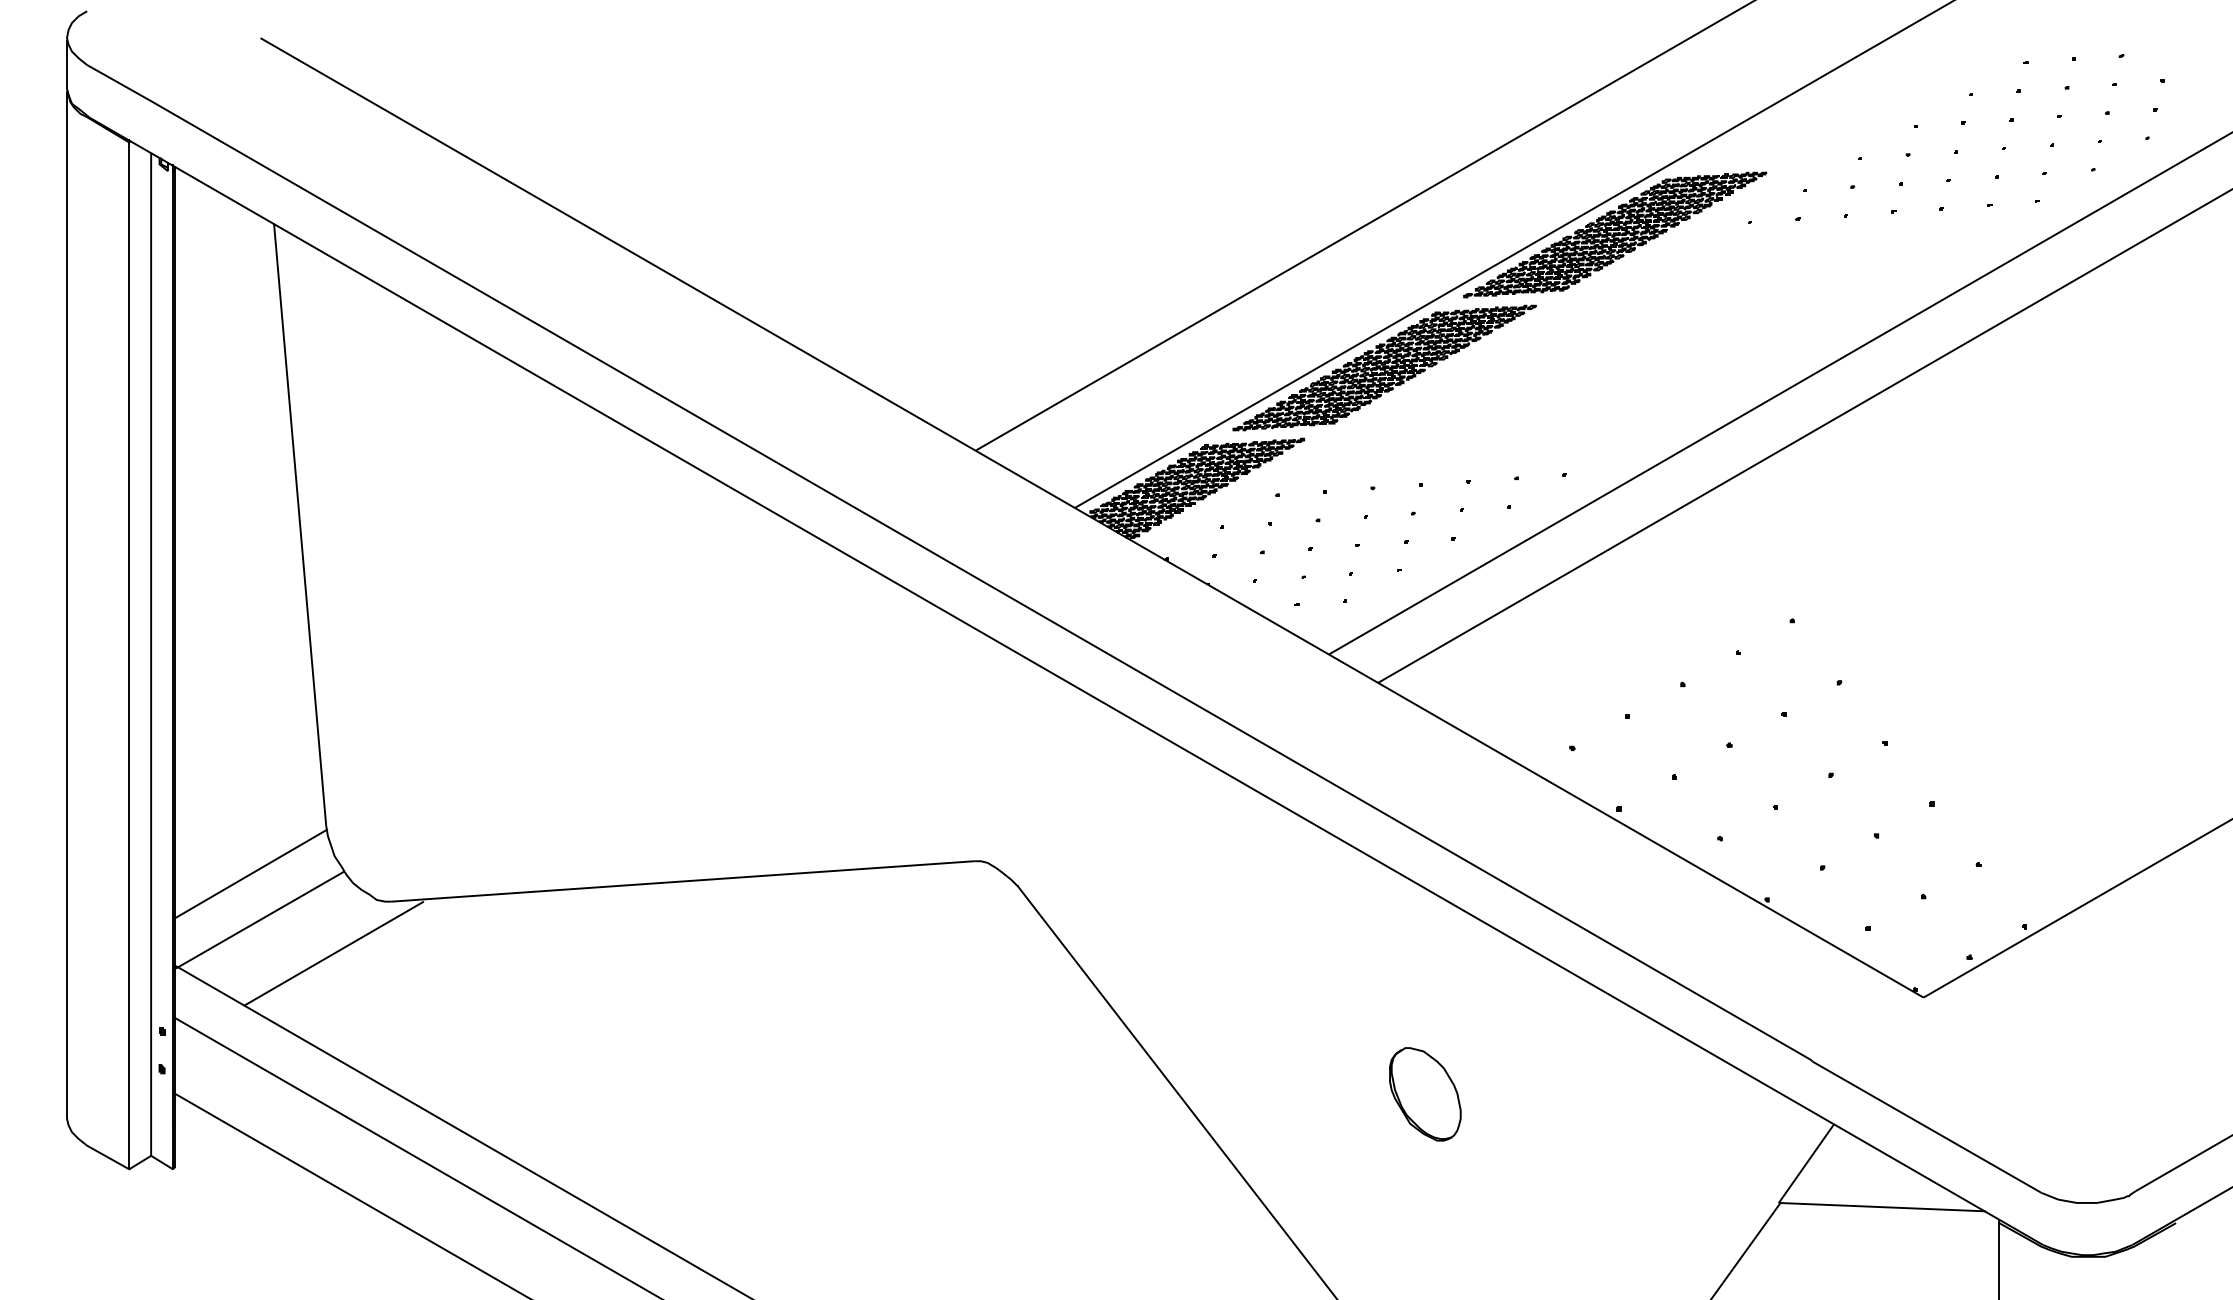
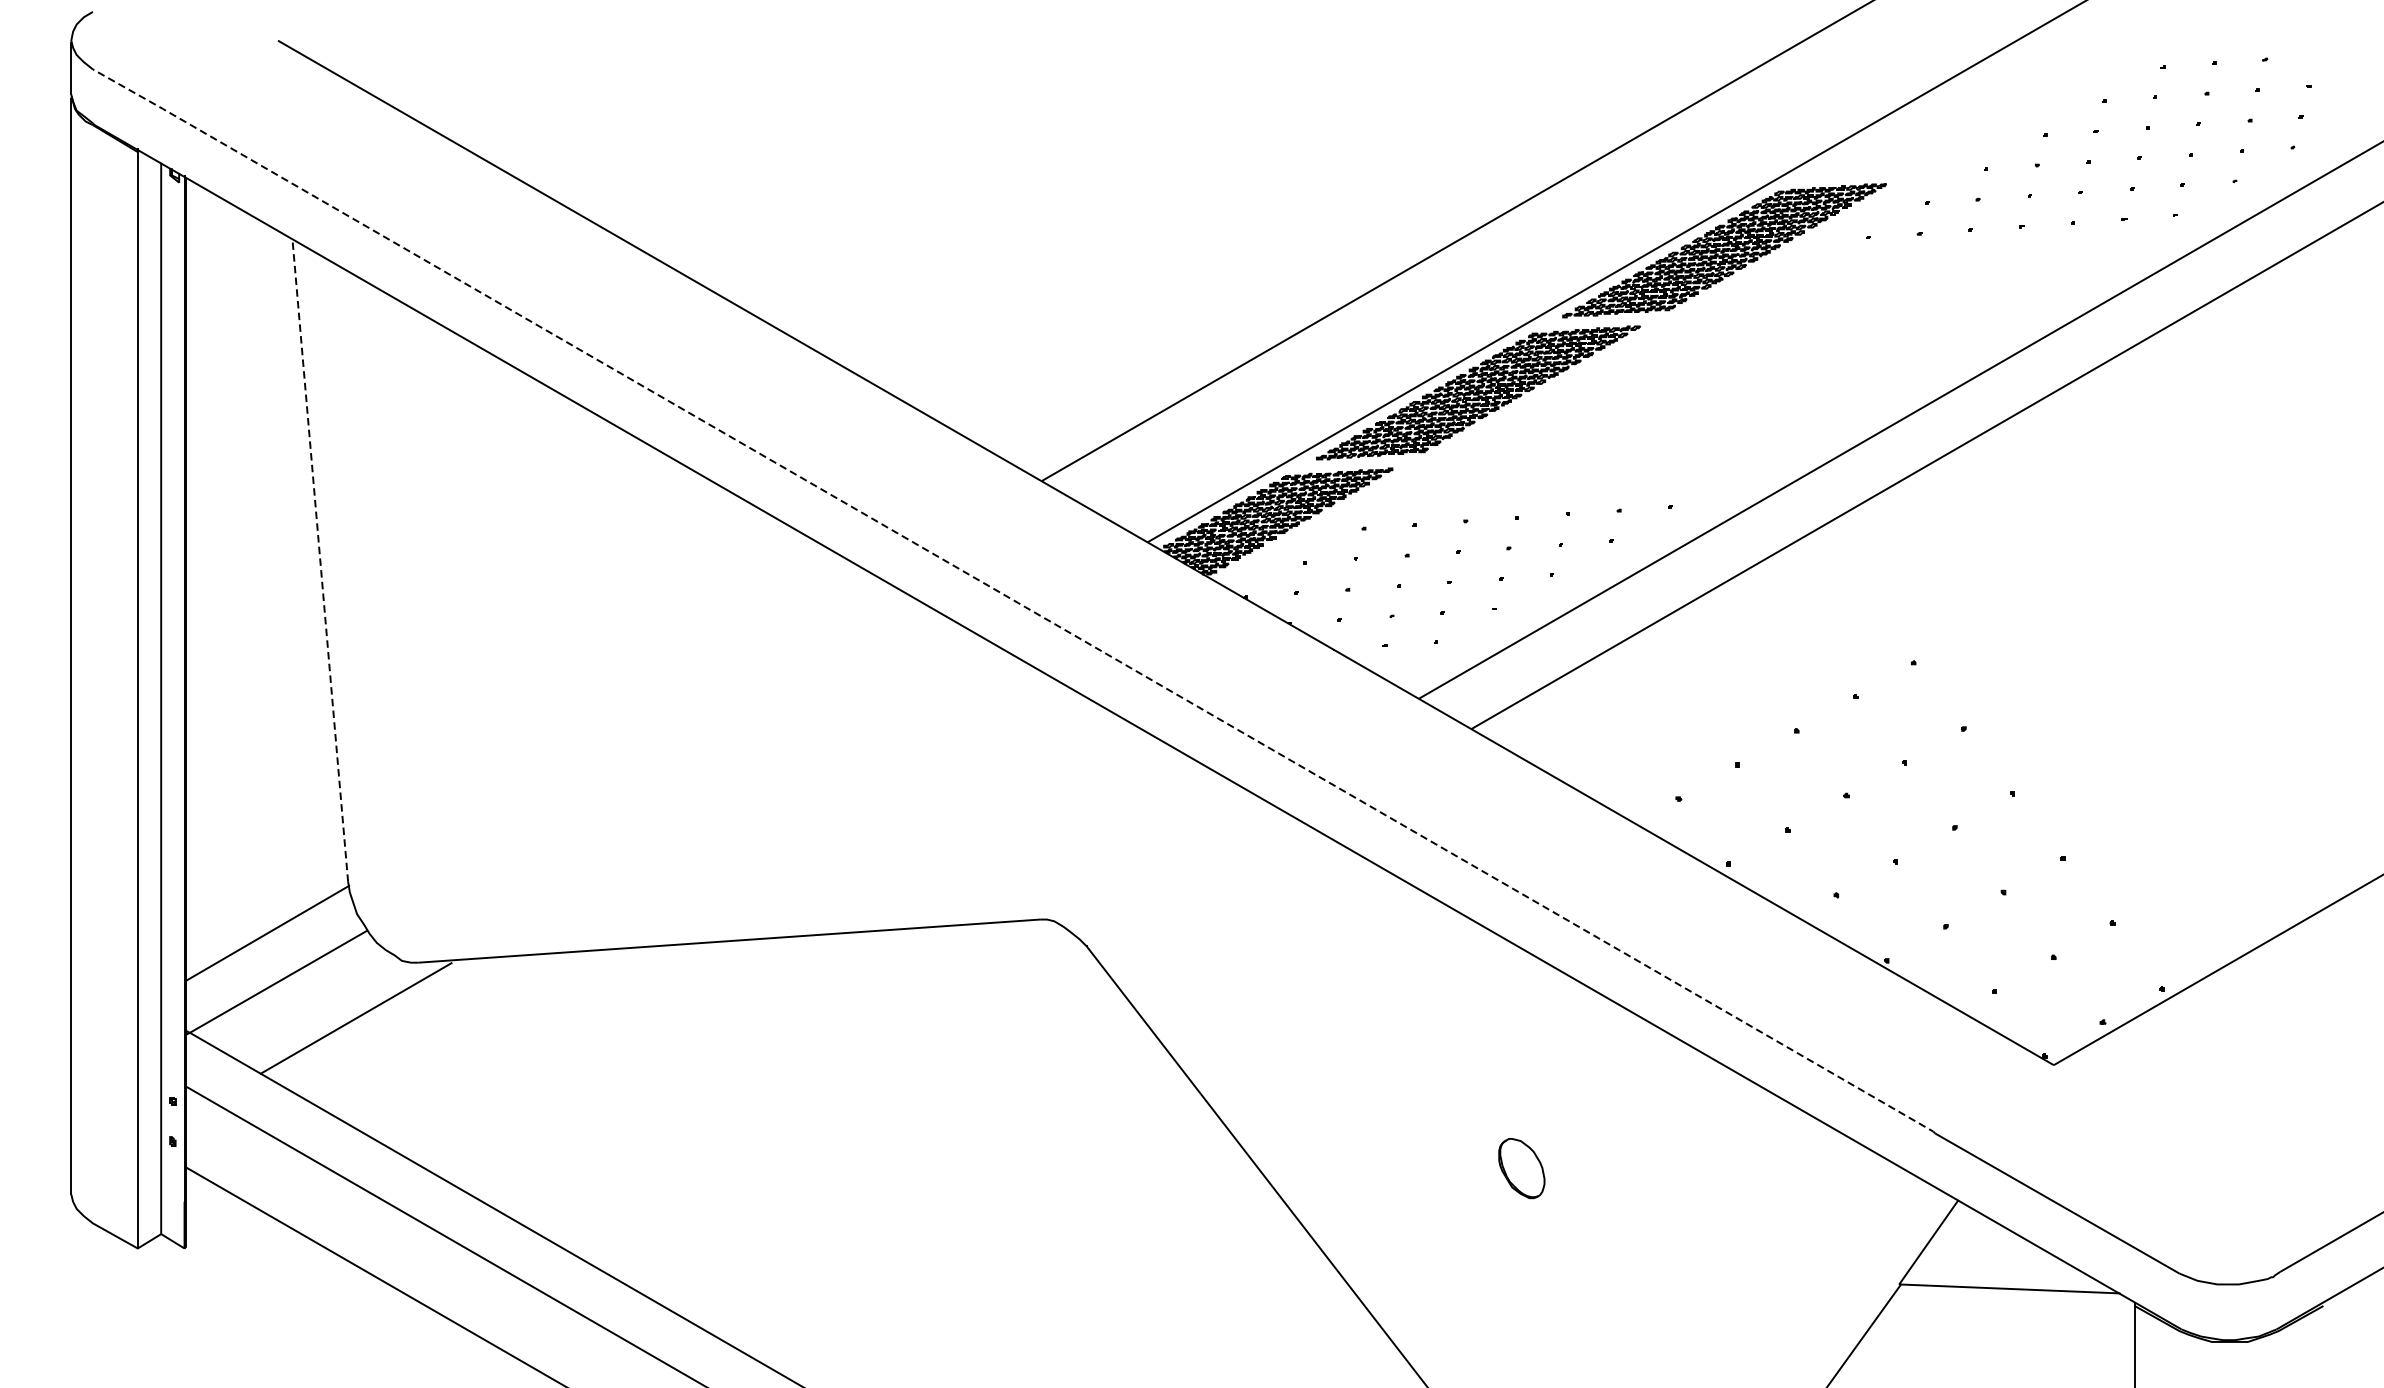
line: (300, 524) -> (320, 559), solid -> dashed
line: (950, 562) -> (1014, 600), solid -> dashed
part: (1425, 1094) -> (1521, 1168), size x0.6

